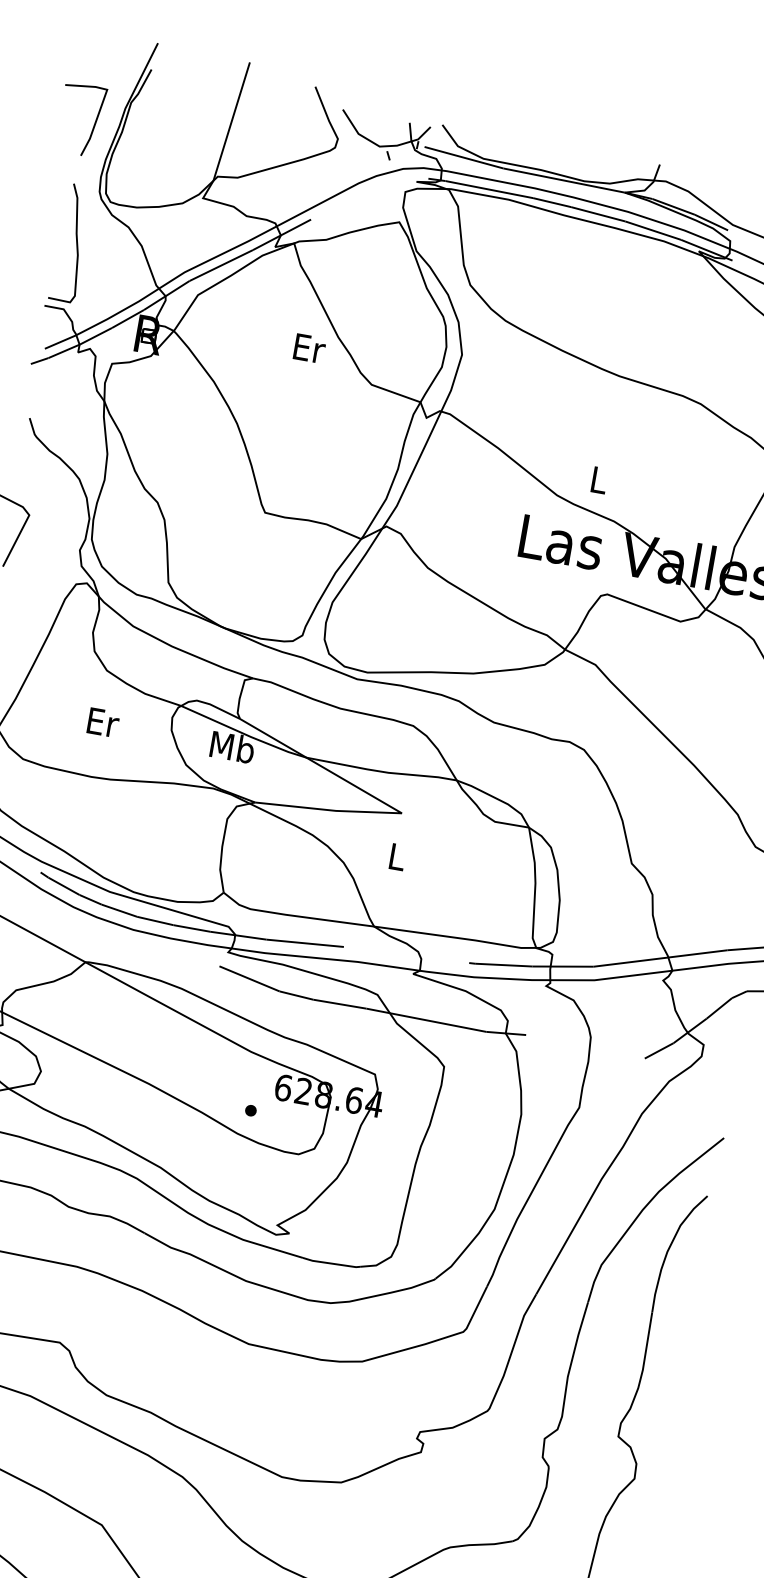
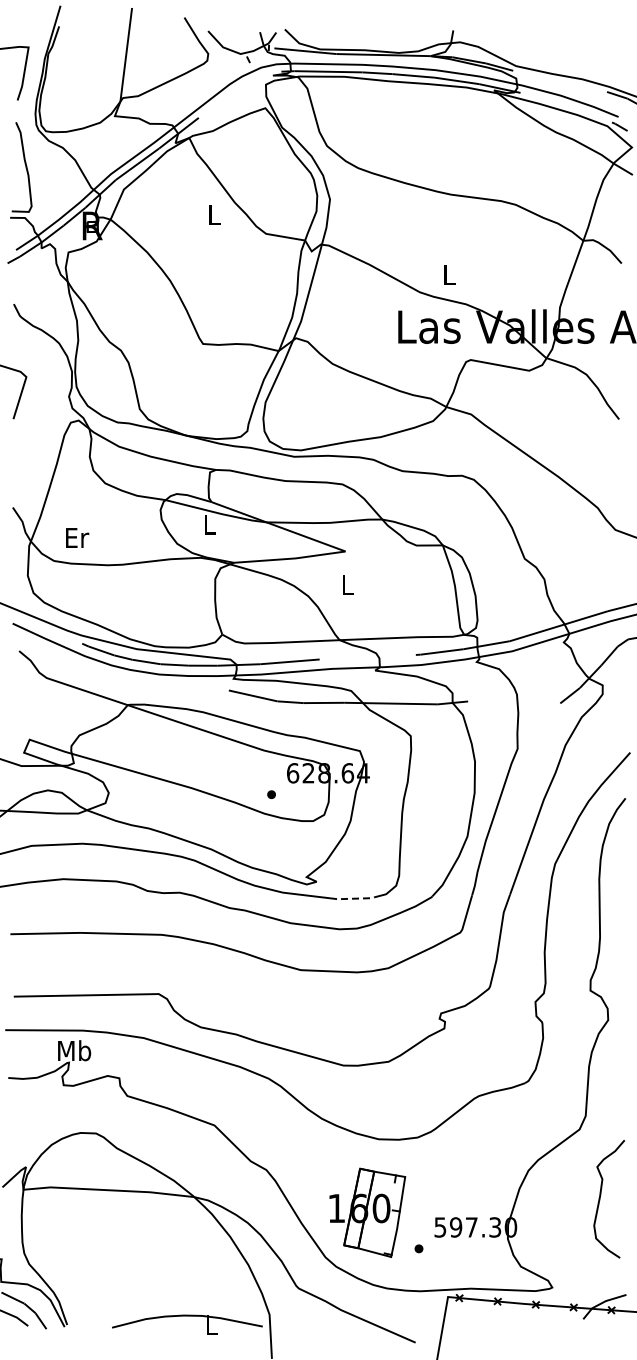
text: (309, 348) -> (214, 214), Er -> L
text: (103, 722) -> (77, 537), moved
text: (232, 746) -> (209, 523), Mb -> L
line: (331, 1263) -> (352, 898), solid -> dashed

